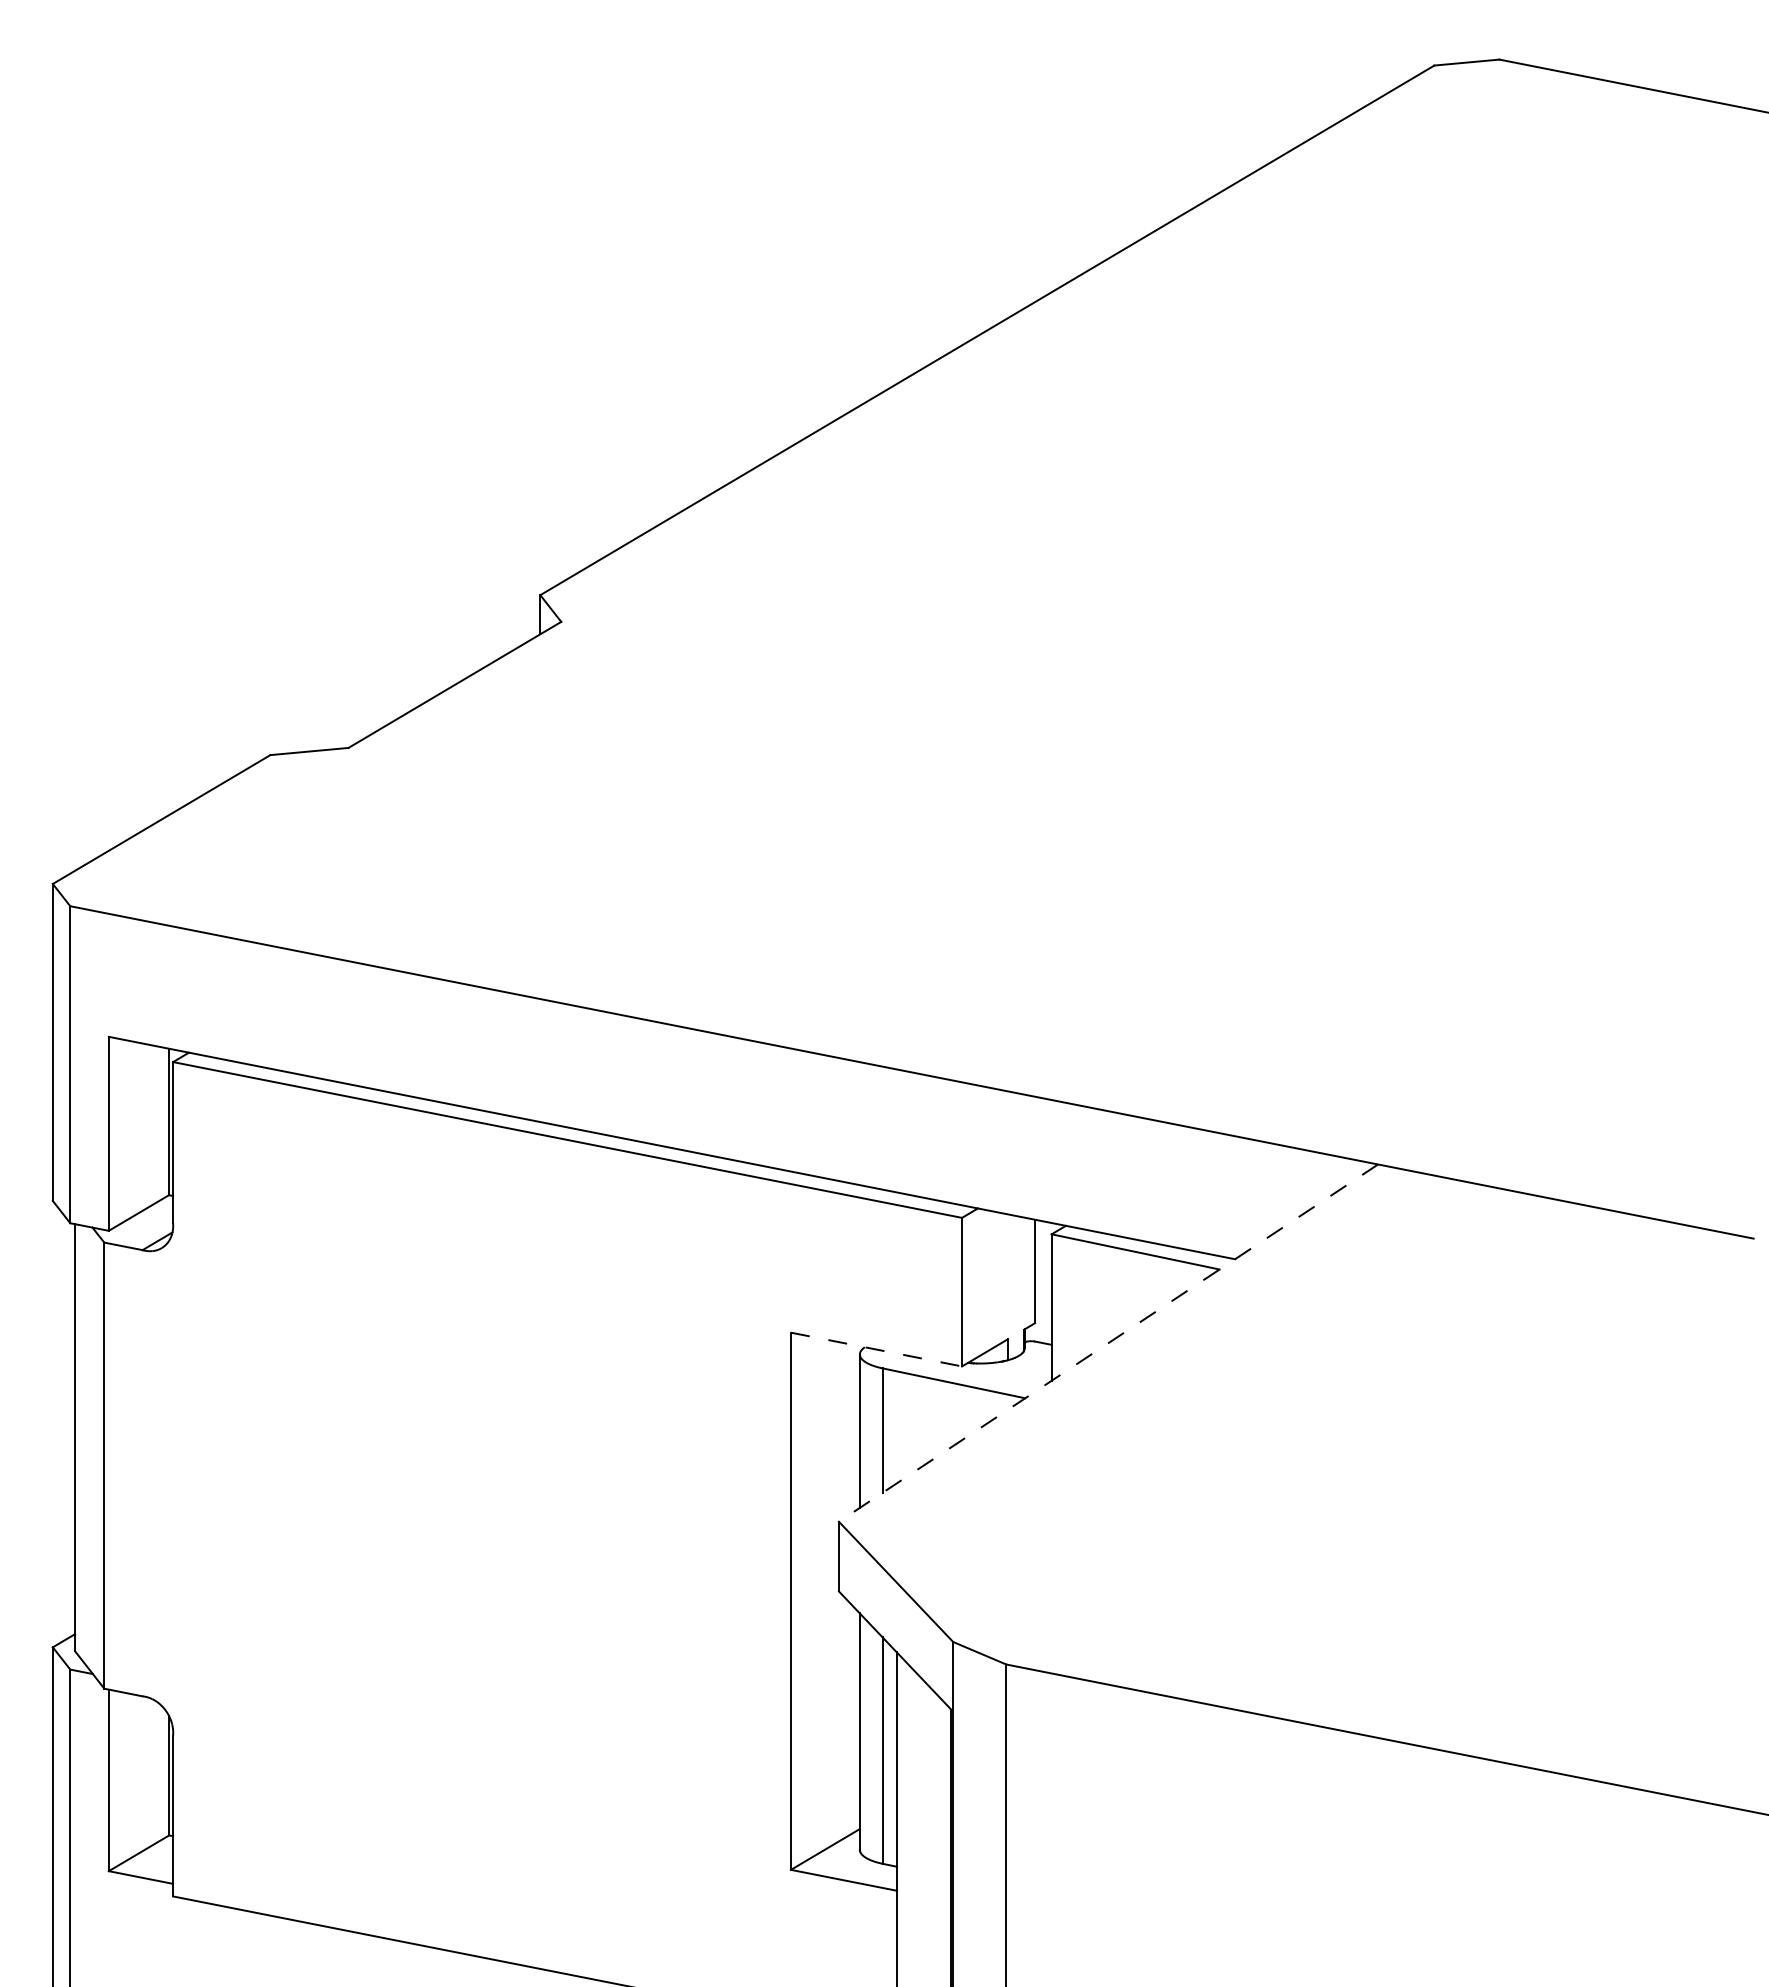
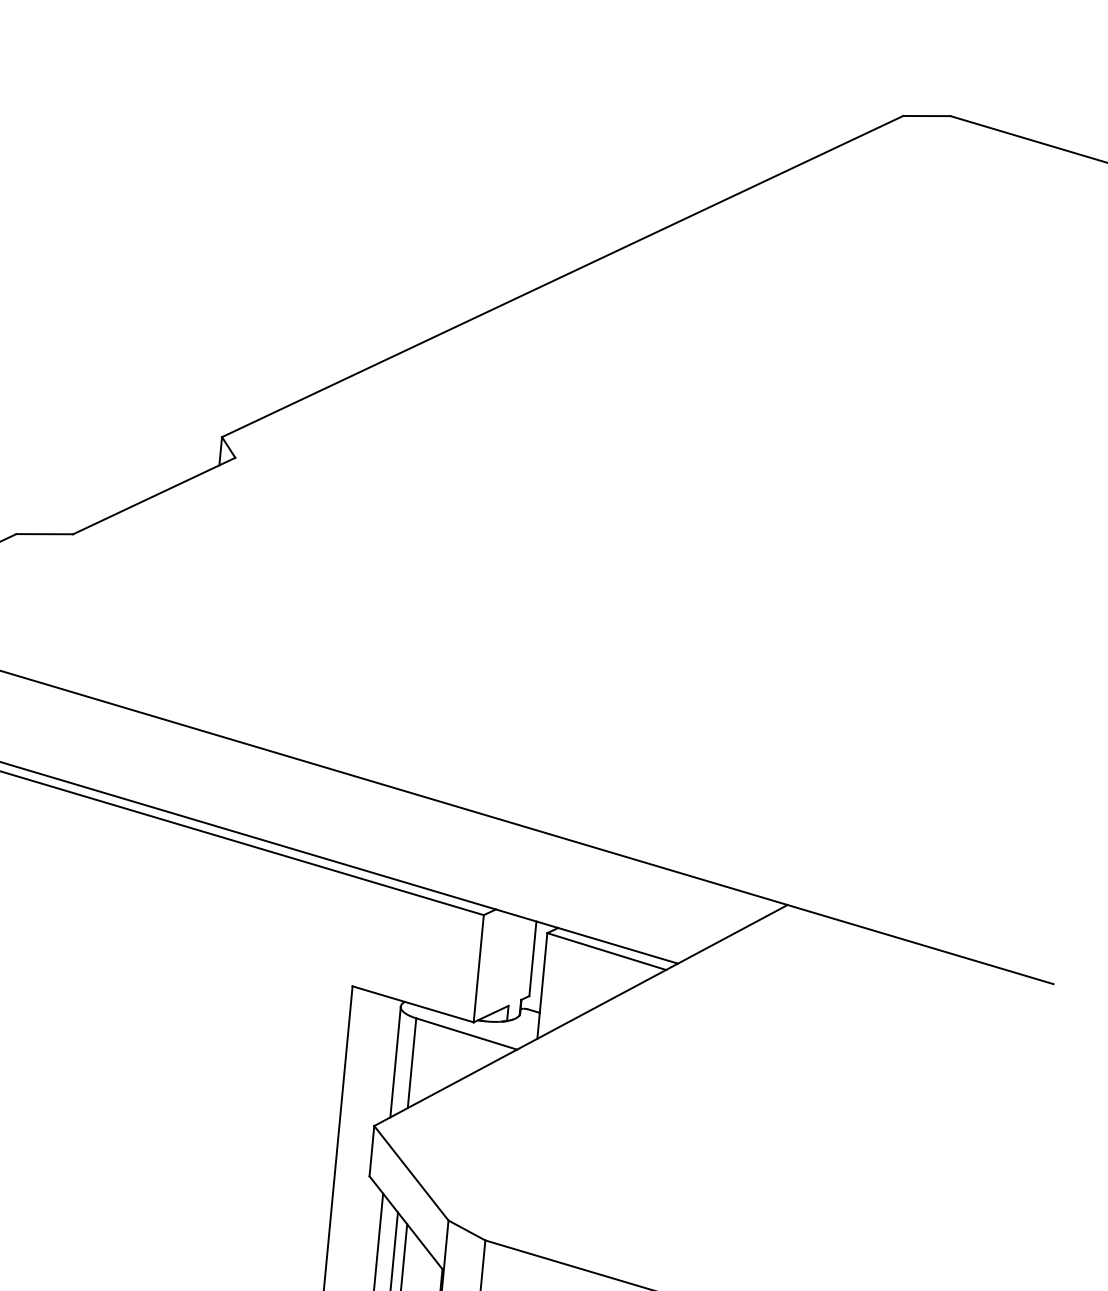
line: (1108, 1343) -> (580, 1015), dashed -> solid
line: (877, 1349) -> (413, 1004), dashed -> solid

